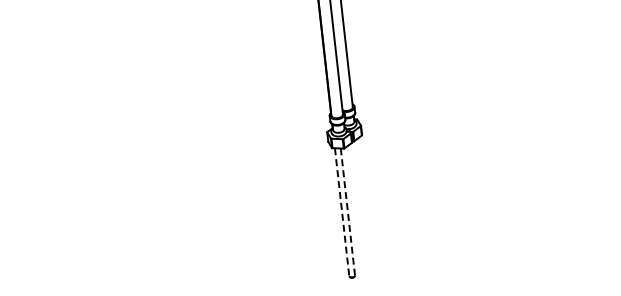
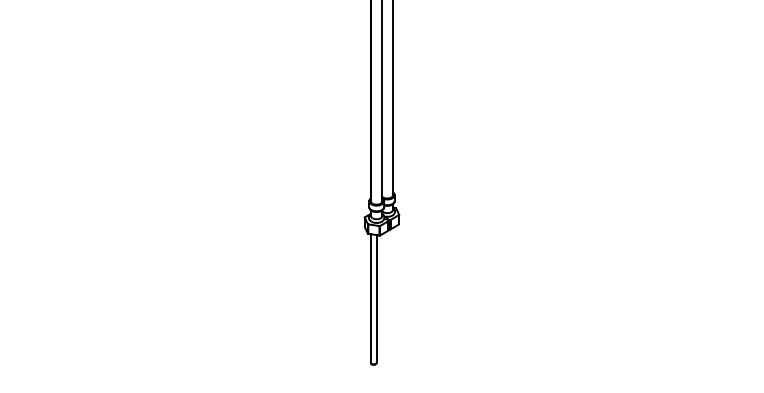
line: (347, 212) -> (376, 299), dashed -> solid
line: (342, 213) -> (370, 299), dashed -> solid

